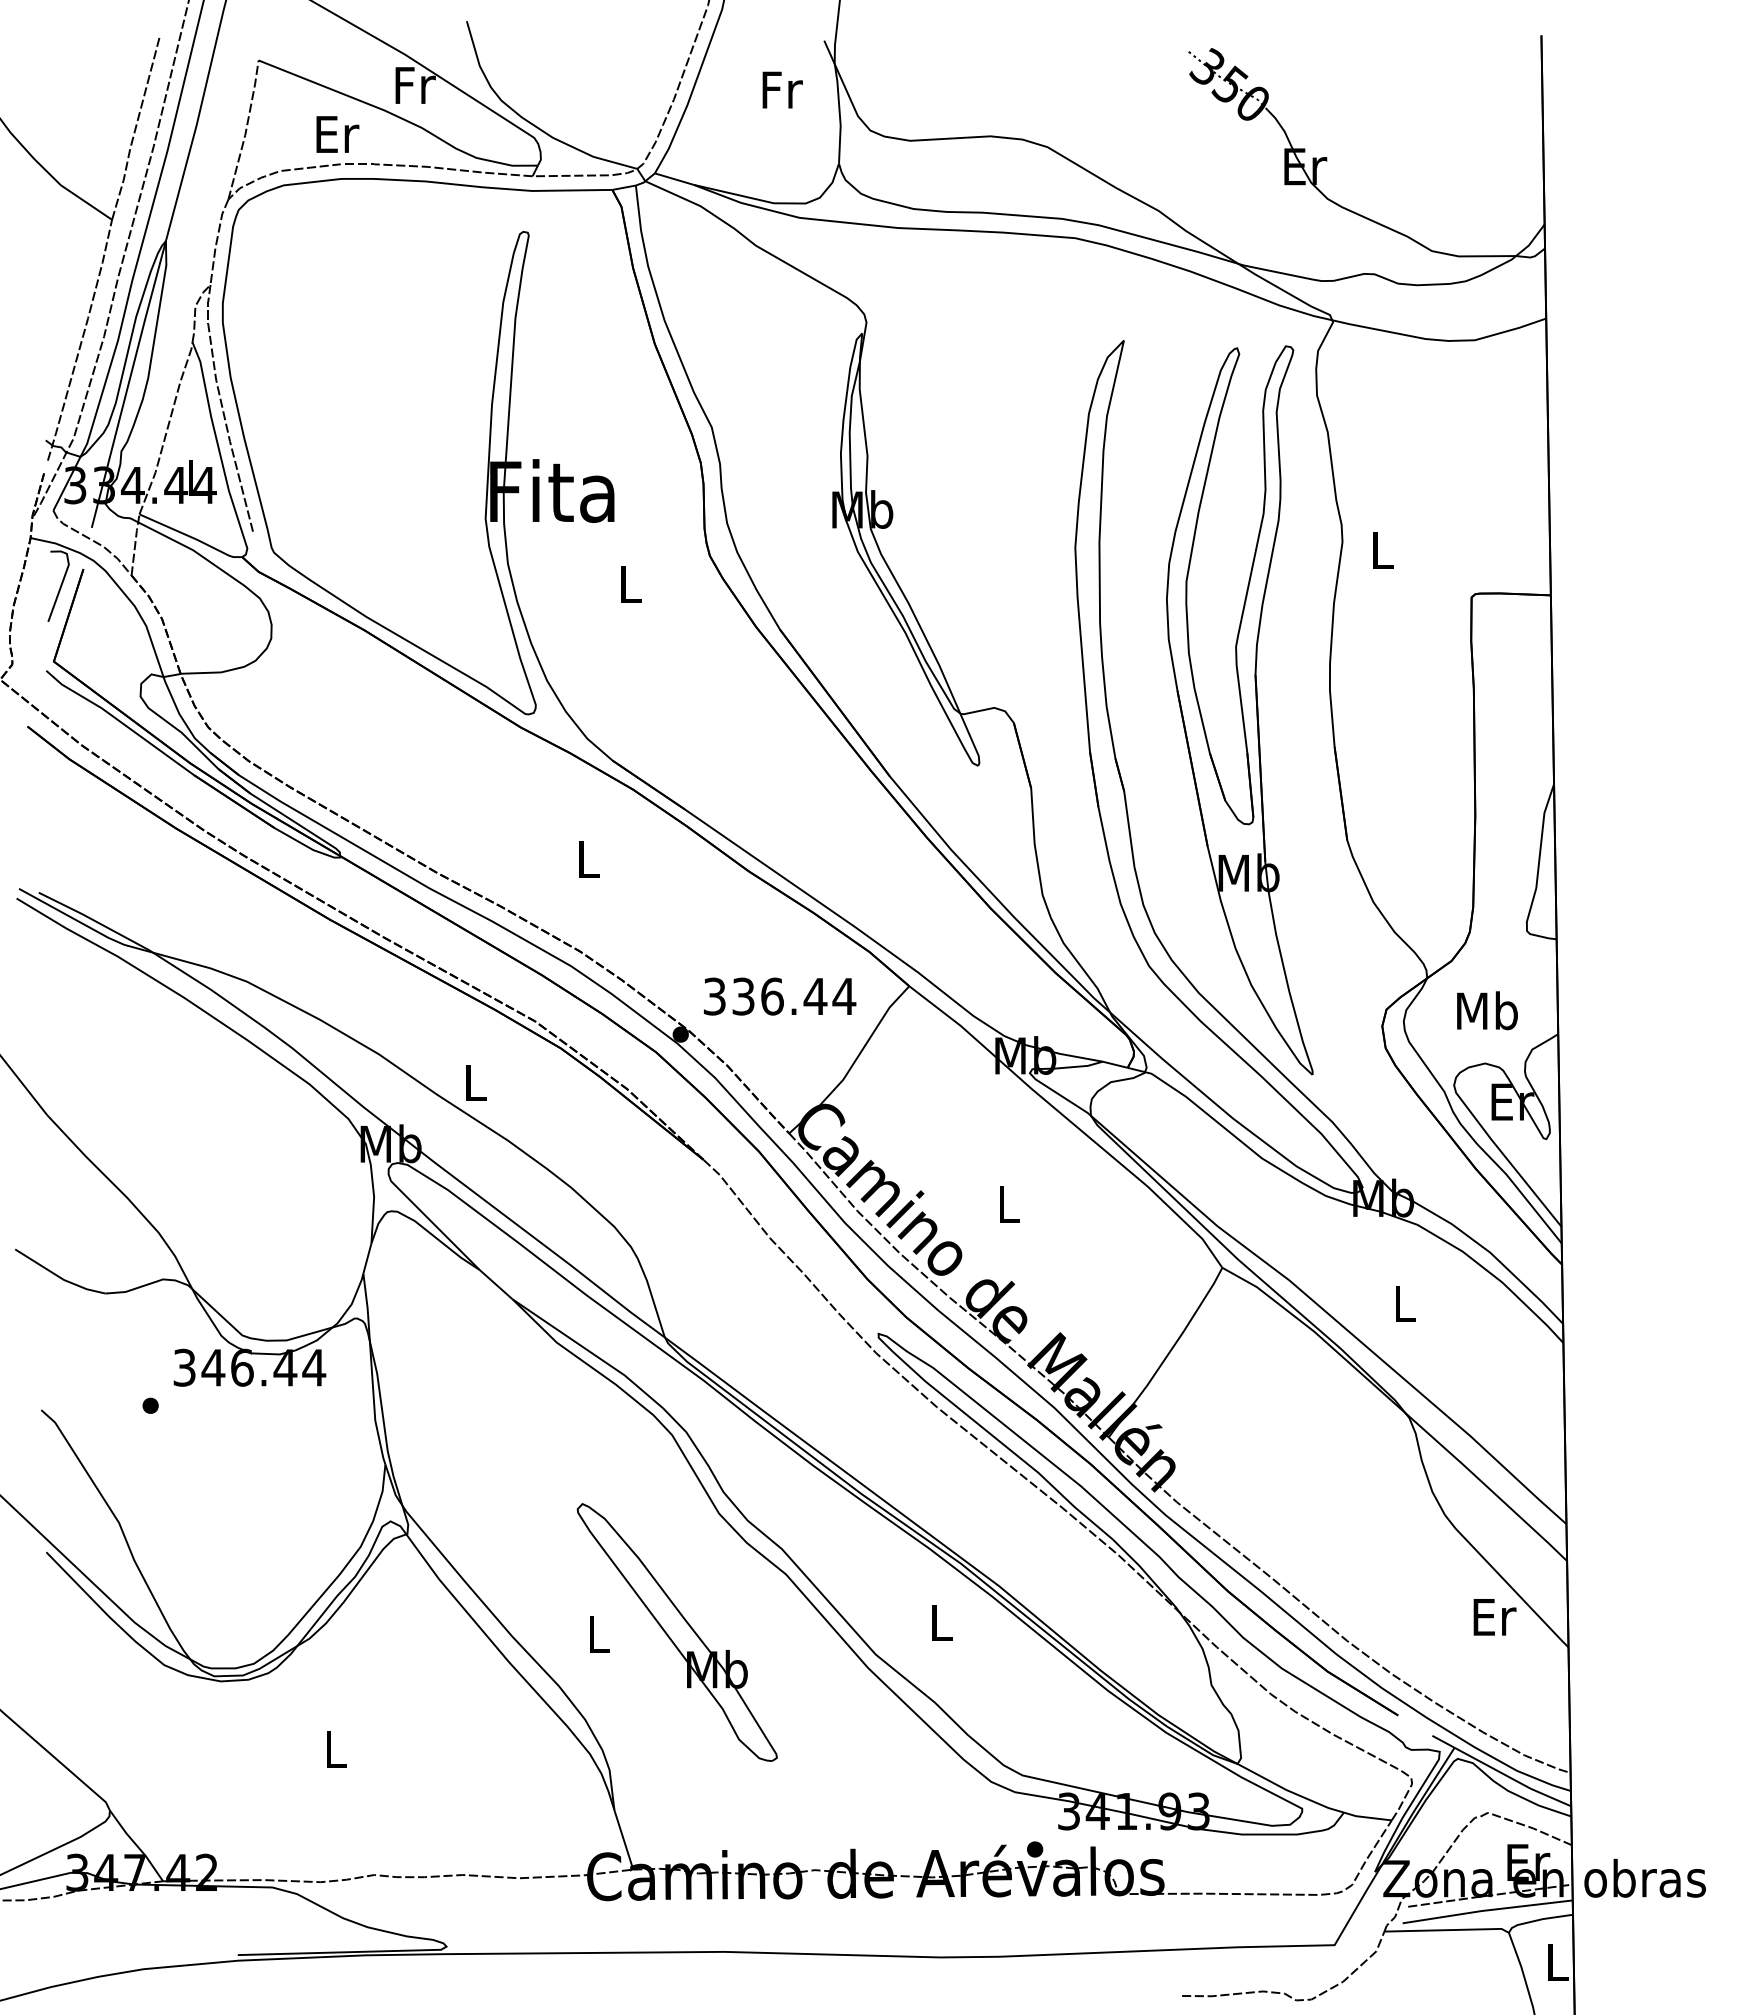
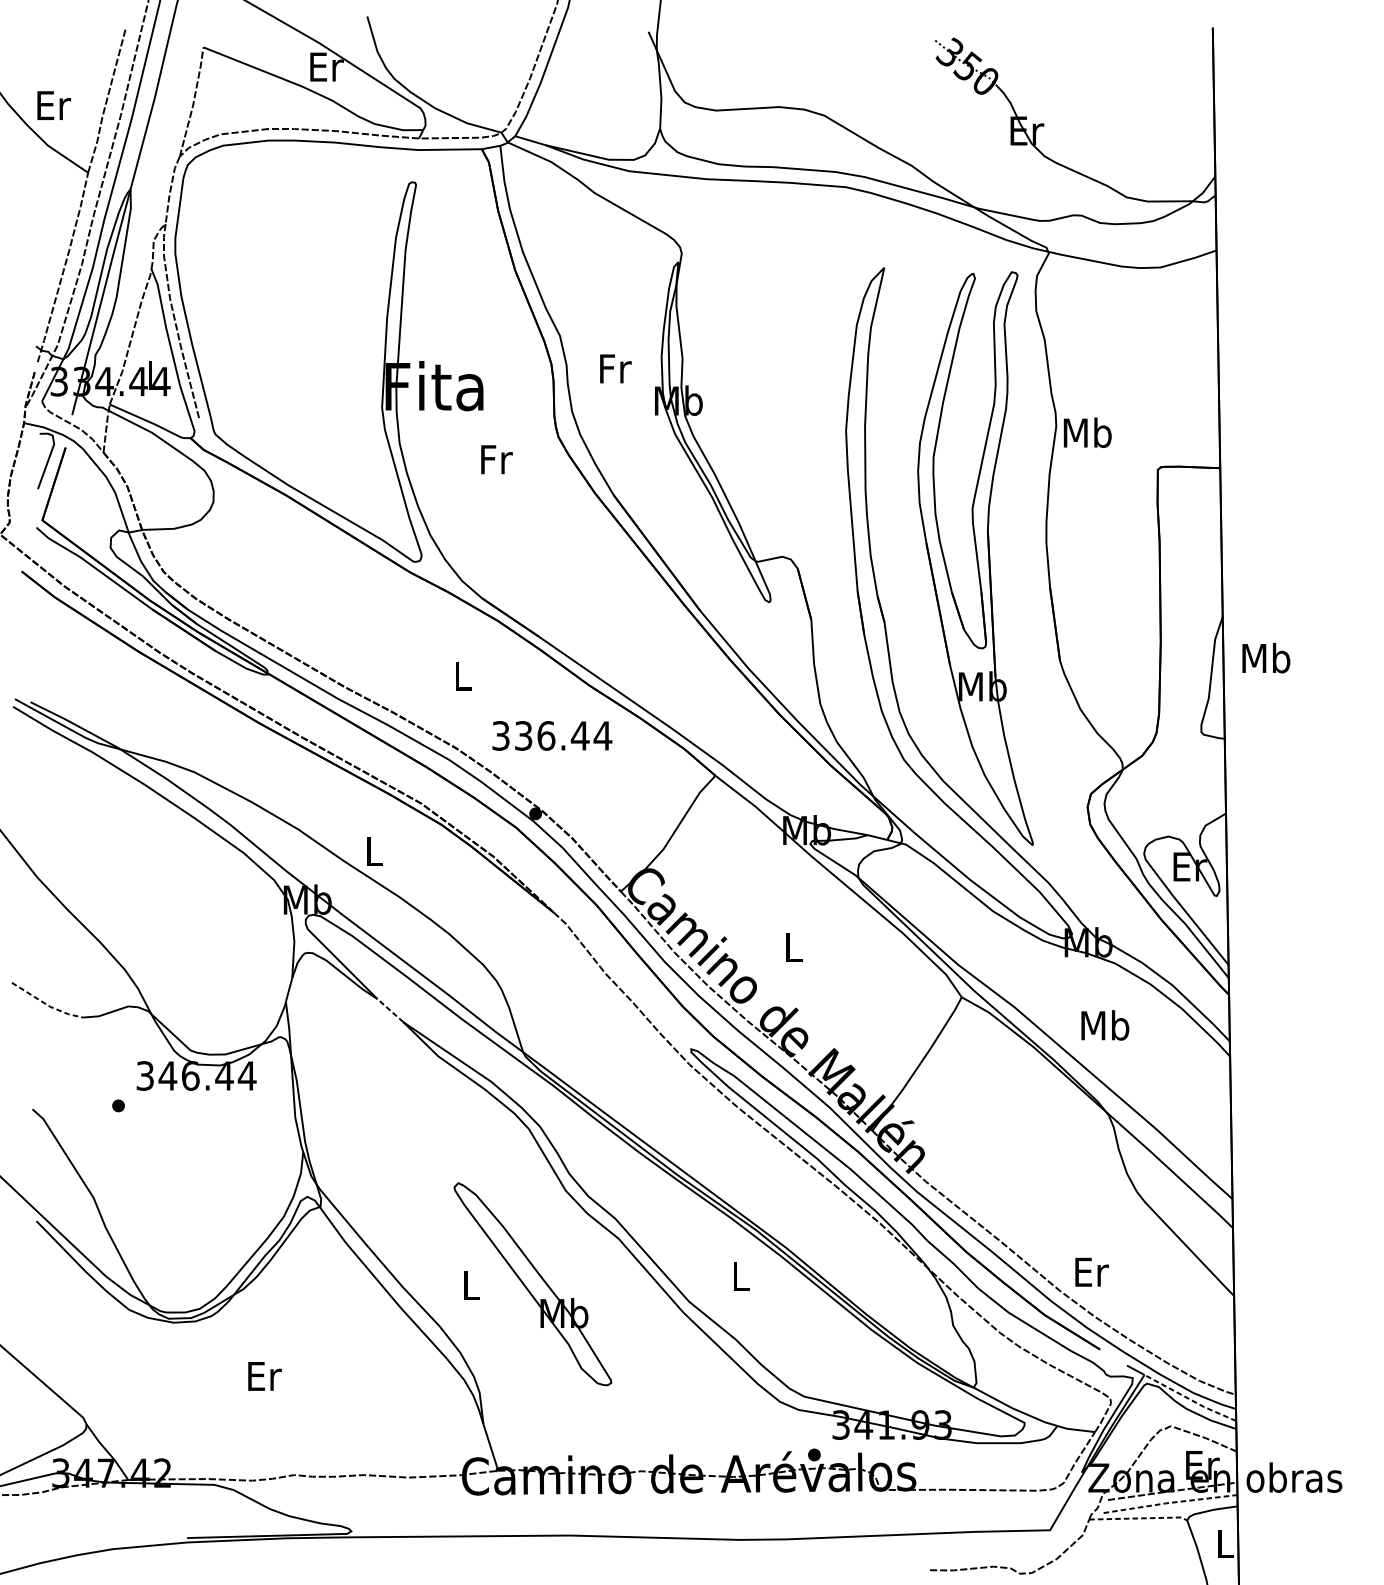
text: (415, 85) -> (326, 67), Fr -> Er
text: (782, 89) -> (615, 368), moved
text: (337, 134) -> (53, 105), moved
text: (1382, 549) -> (1087, 432), L -> Mb
text: (631, 584) -> (496, 459), L -> Fr
text: (780, 996) -> (552, 735), moved
text: (1487, 1010) -> (1266, 657), moved
line: (58, 1276) -> (46, 1004), solid -> dashed
line: (496, 1284) -> (390, 1010), solid -> dashed
text: (1404, 1303) -> (1105, 1025), L -> Mb
text: (1494, 1617) -> (1091, 1272), moved
text: (336, 1749) -> (264, 1376), L -> Er
line: (1512, 1778) -> (1190, 1399), solid -> dashed
line: (1487, 1910) -> (1170, 1502), solid -> dashed
line: (1447, 1930) -> (1138, 1518), solid -> dashed

